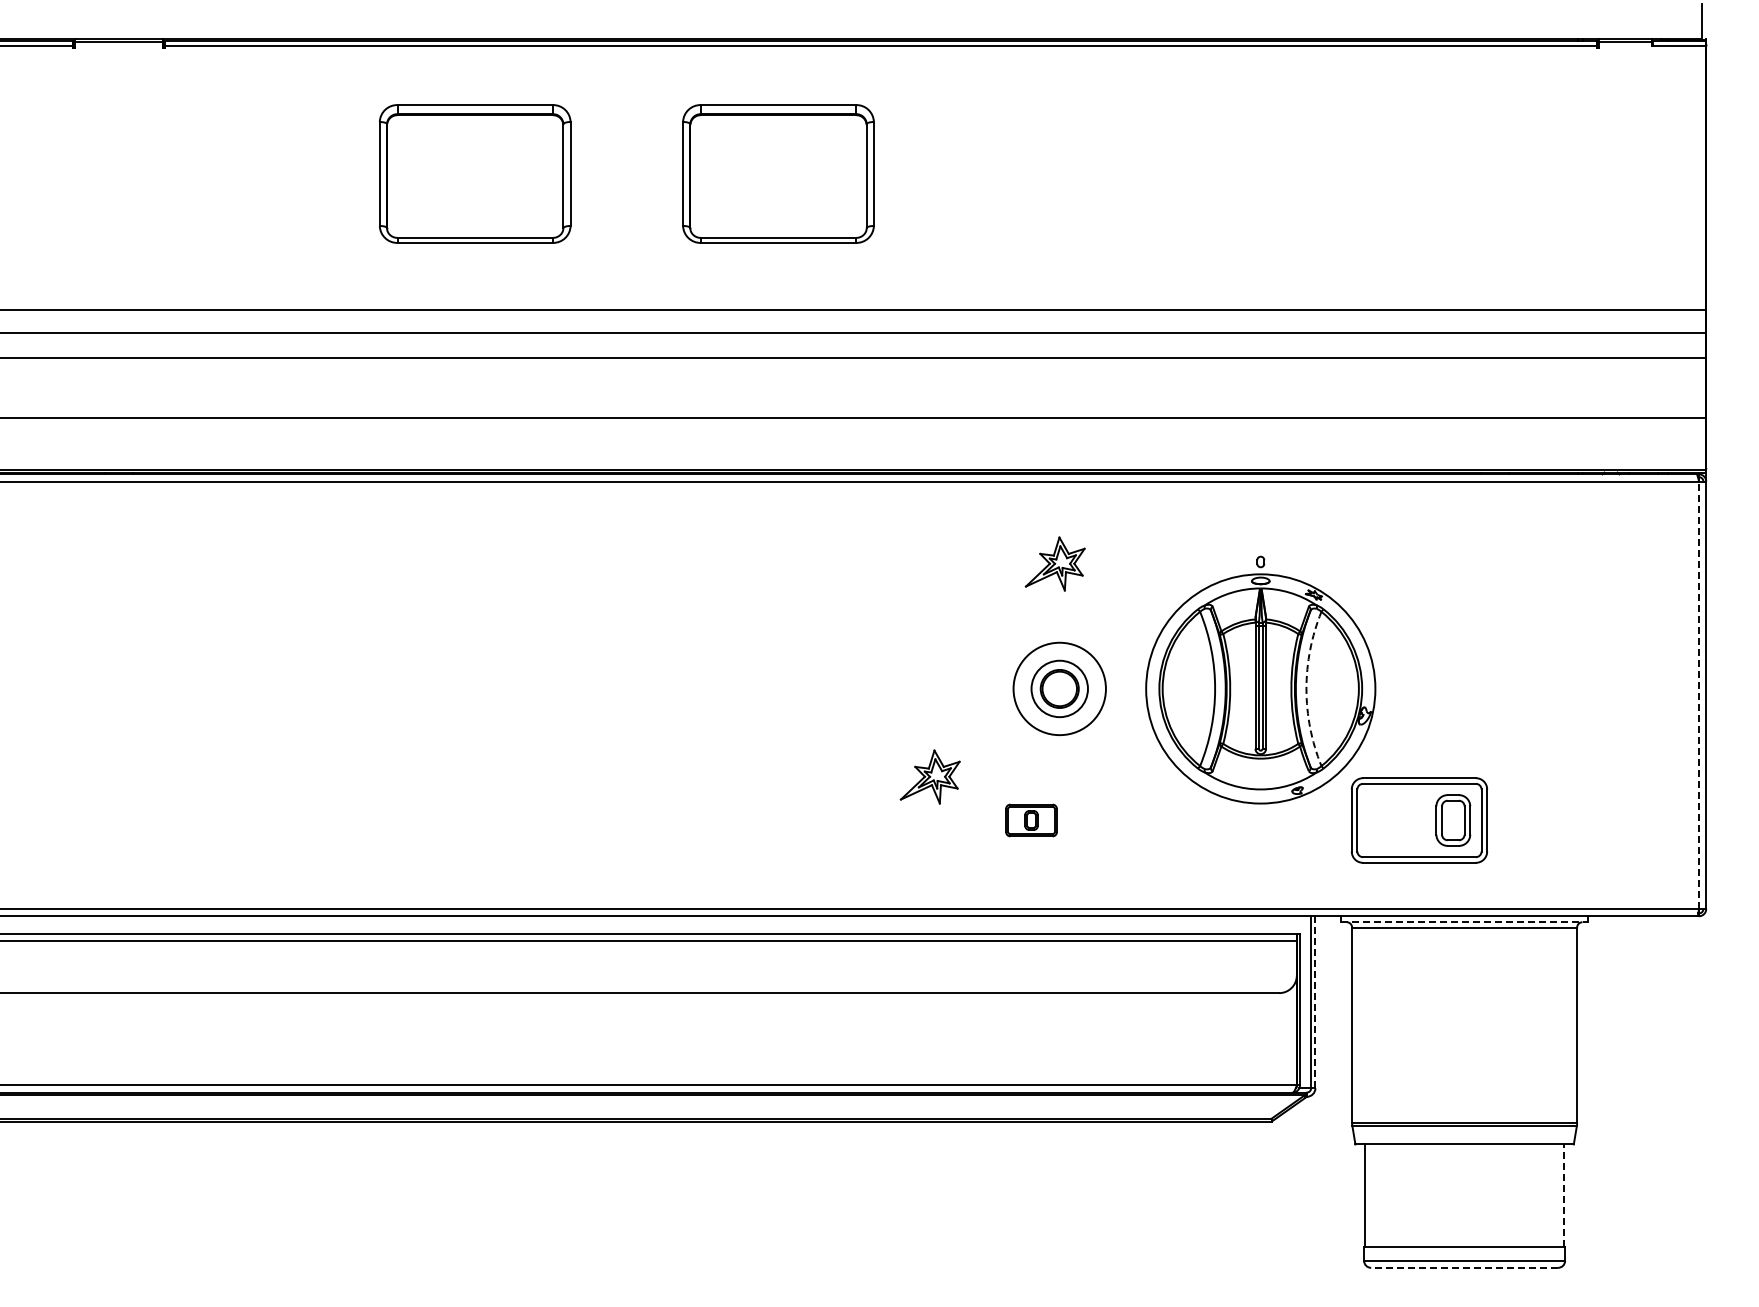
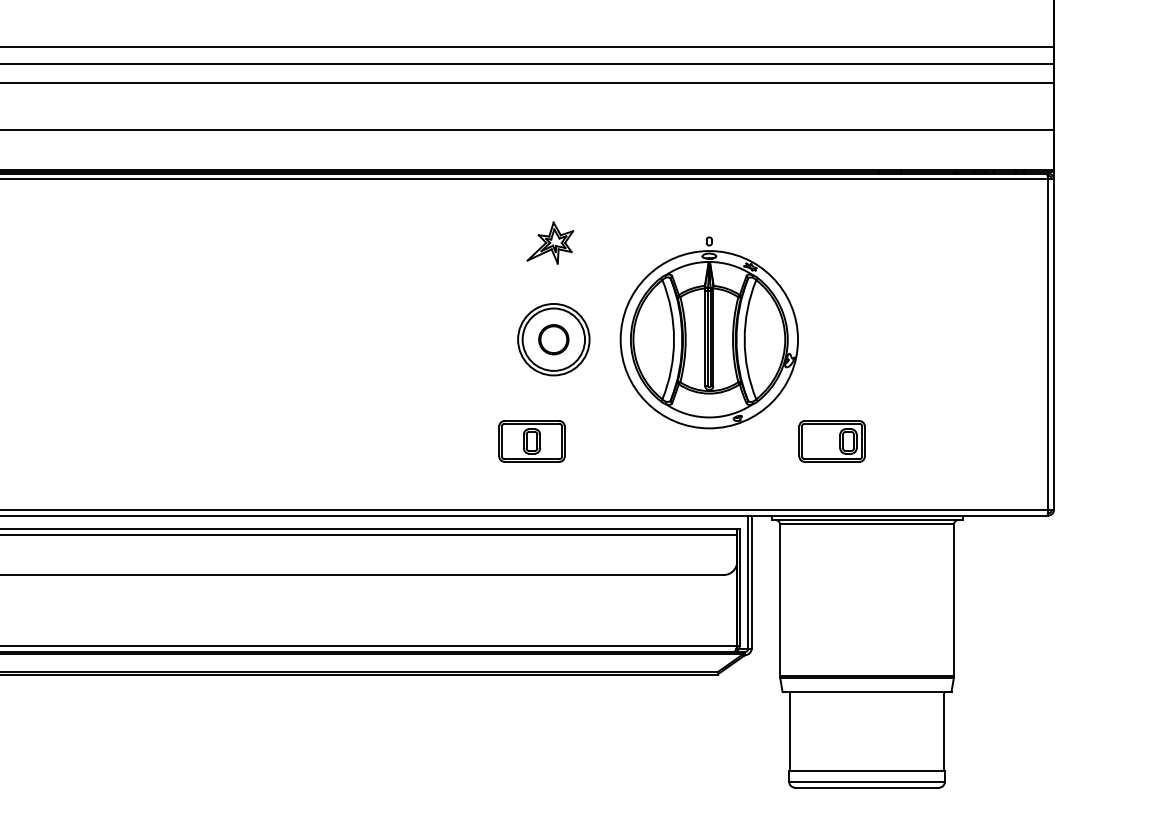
circle: (1059, 688) -> (553, 339), size x1.43
arc: (1306, 688) -> (744, 339), dashed -> solid
line: (1698, 695) -> (1047, 344), dashed -> solid
part: (929, 776) -> (453, 407), removed
part: (1031, 820) -> (531, 441), size x1.67
part: (1419, 820) -> (832, 441), size x0.62
line: (1465, 922) -> (867, 520), dashed -> solid
line: (1315, 1002) -> (751, 582), dashed -> solid
line: (1564, 1195) -> (944, 731), dashed -> solid
line: (1464, 1267) -> (866, 787), dashed -> solid

